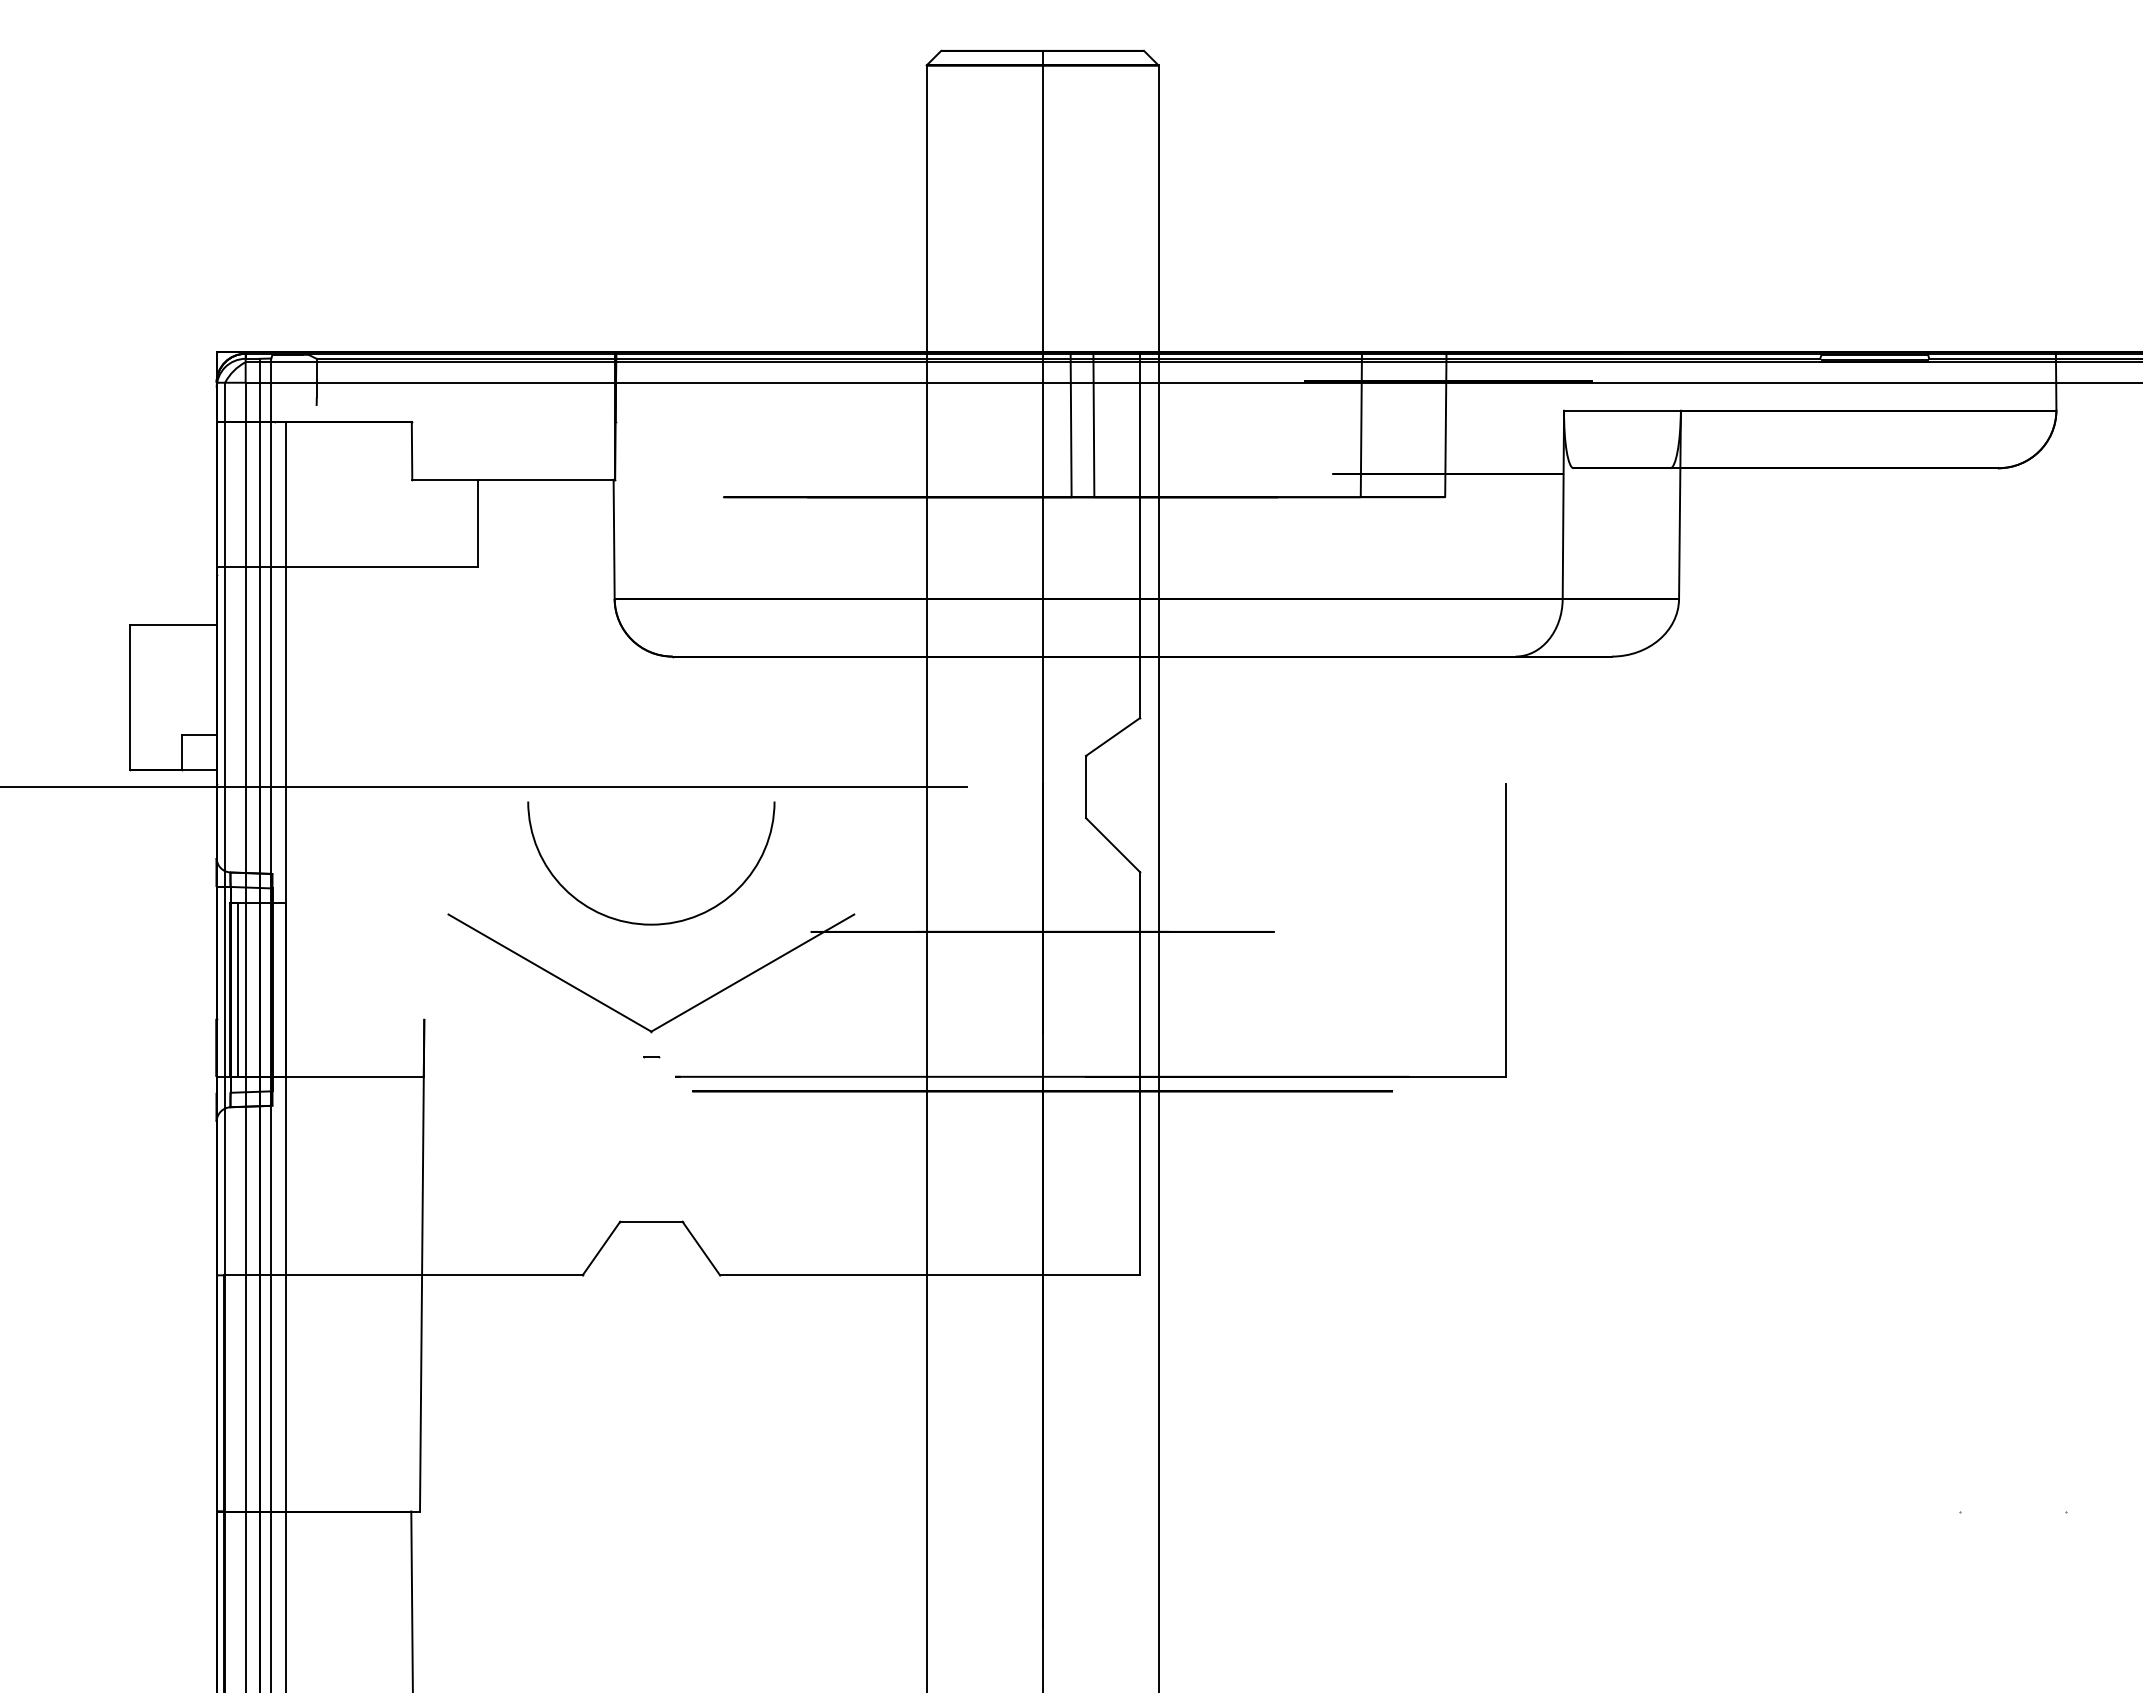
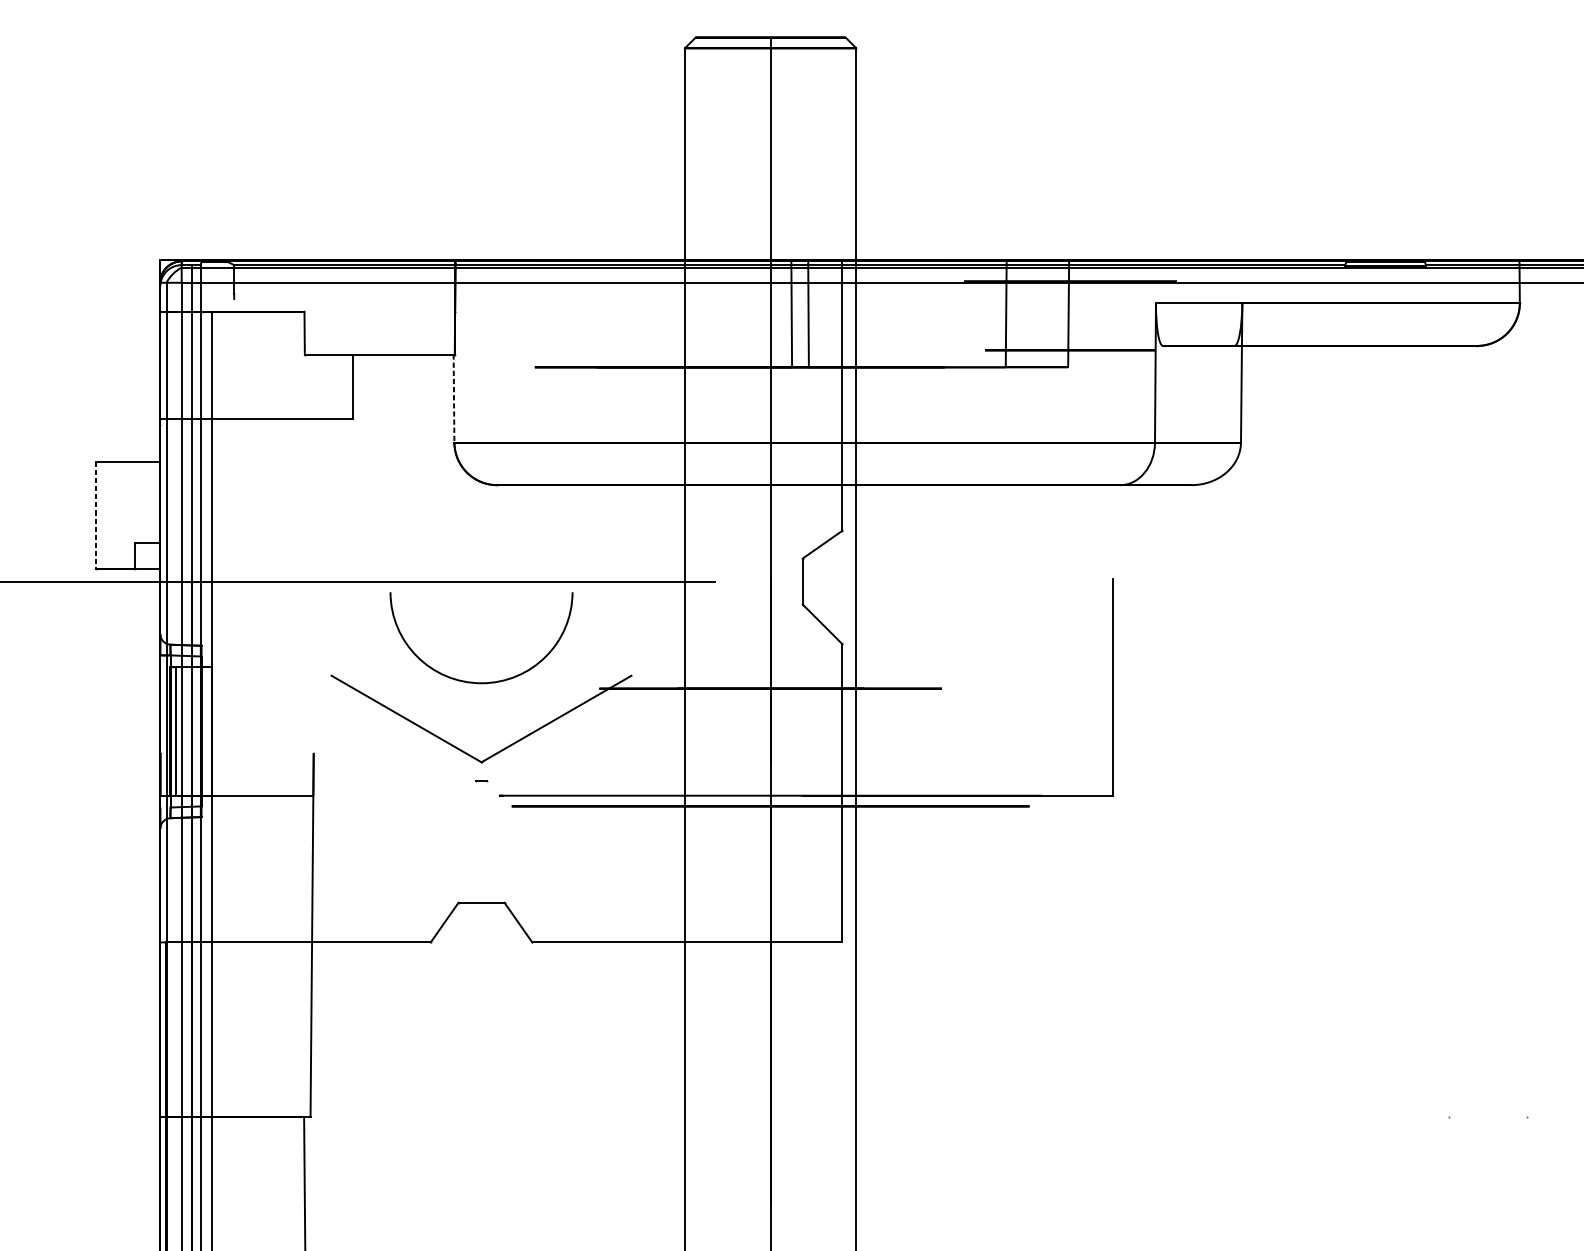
line: (614, 539) -> (454, 398), solid -> dashed
line: (129, 697) -> (95, 515), solid -> dashed

